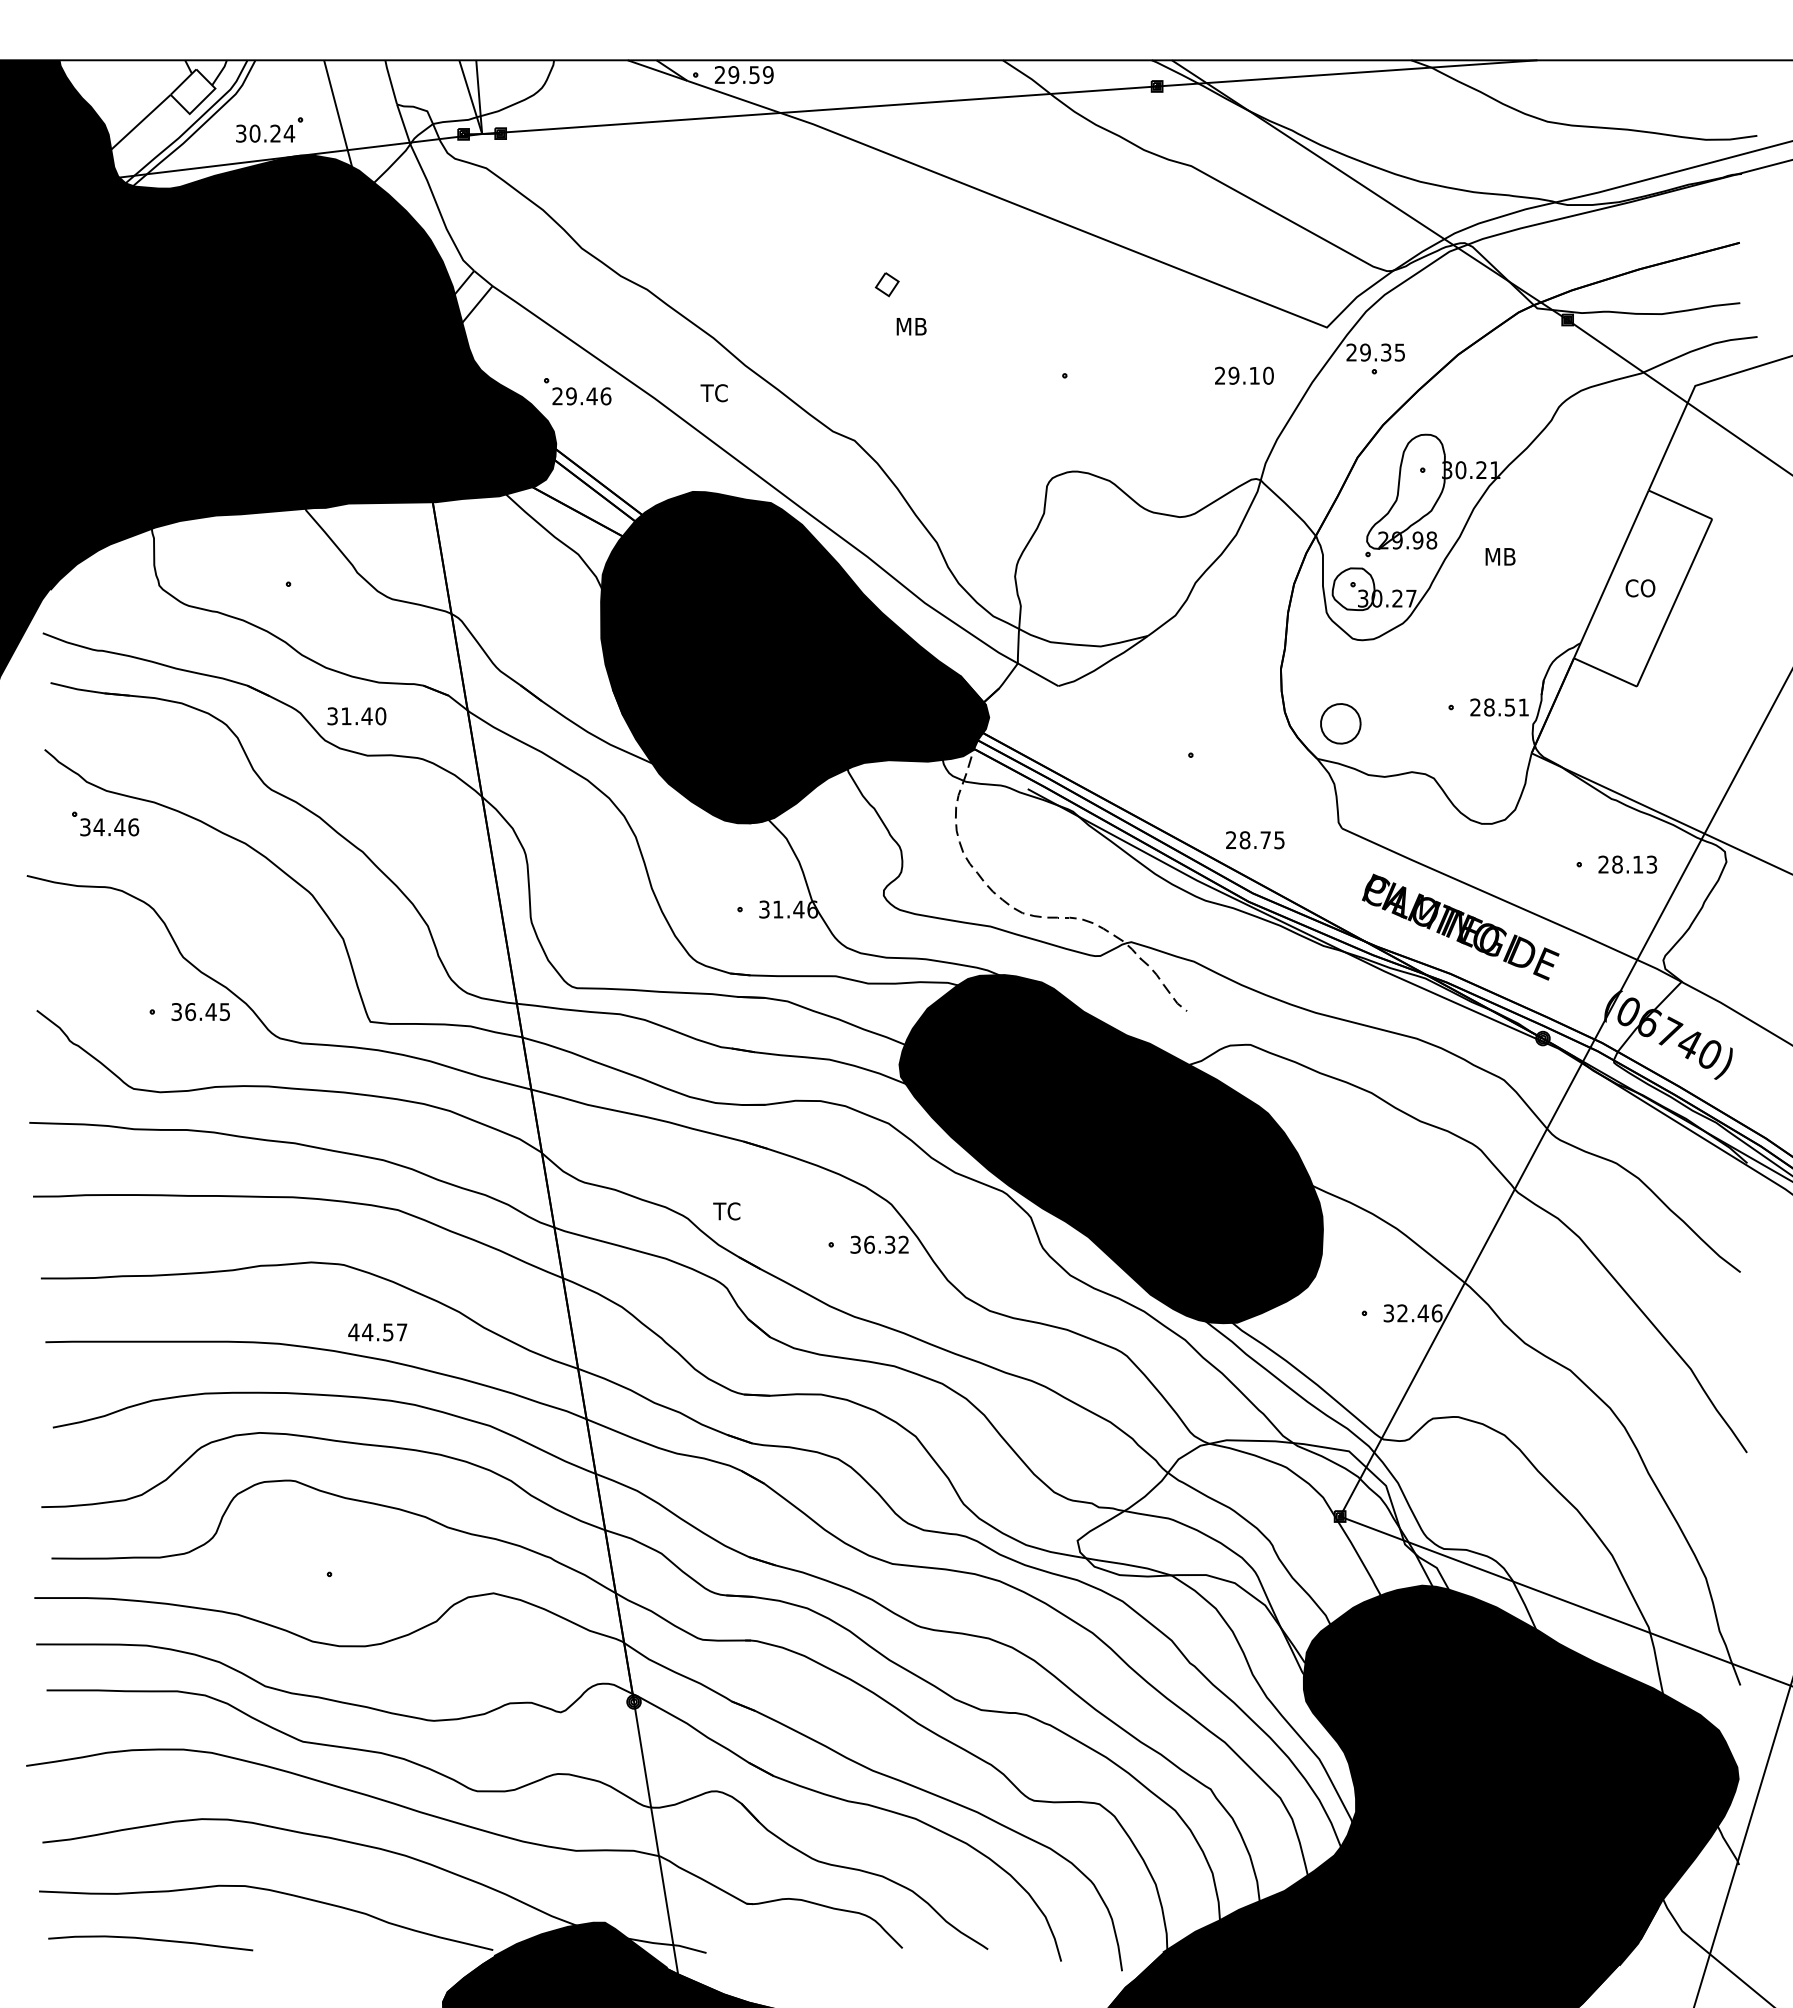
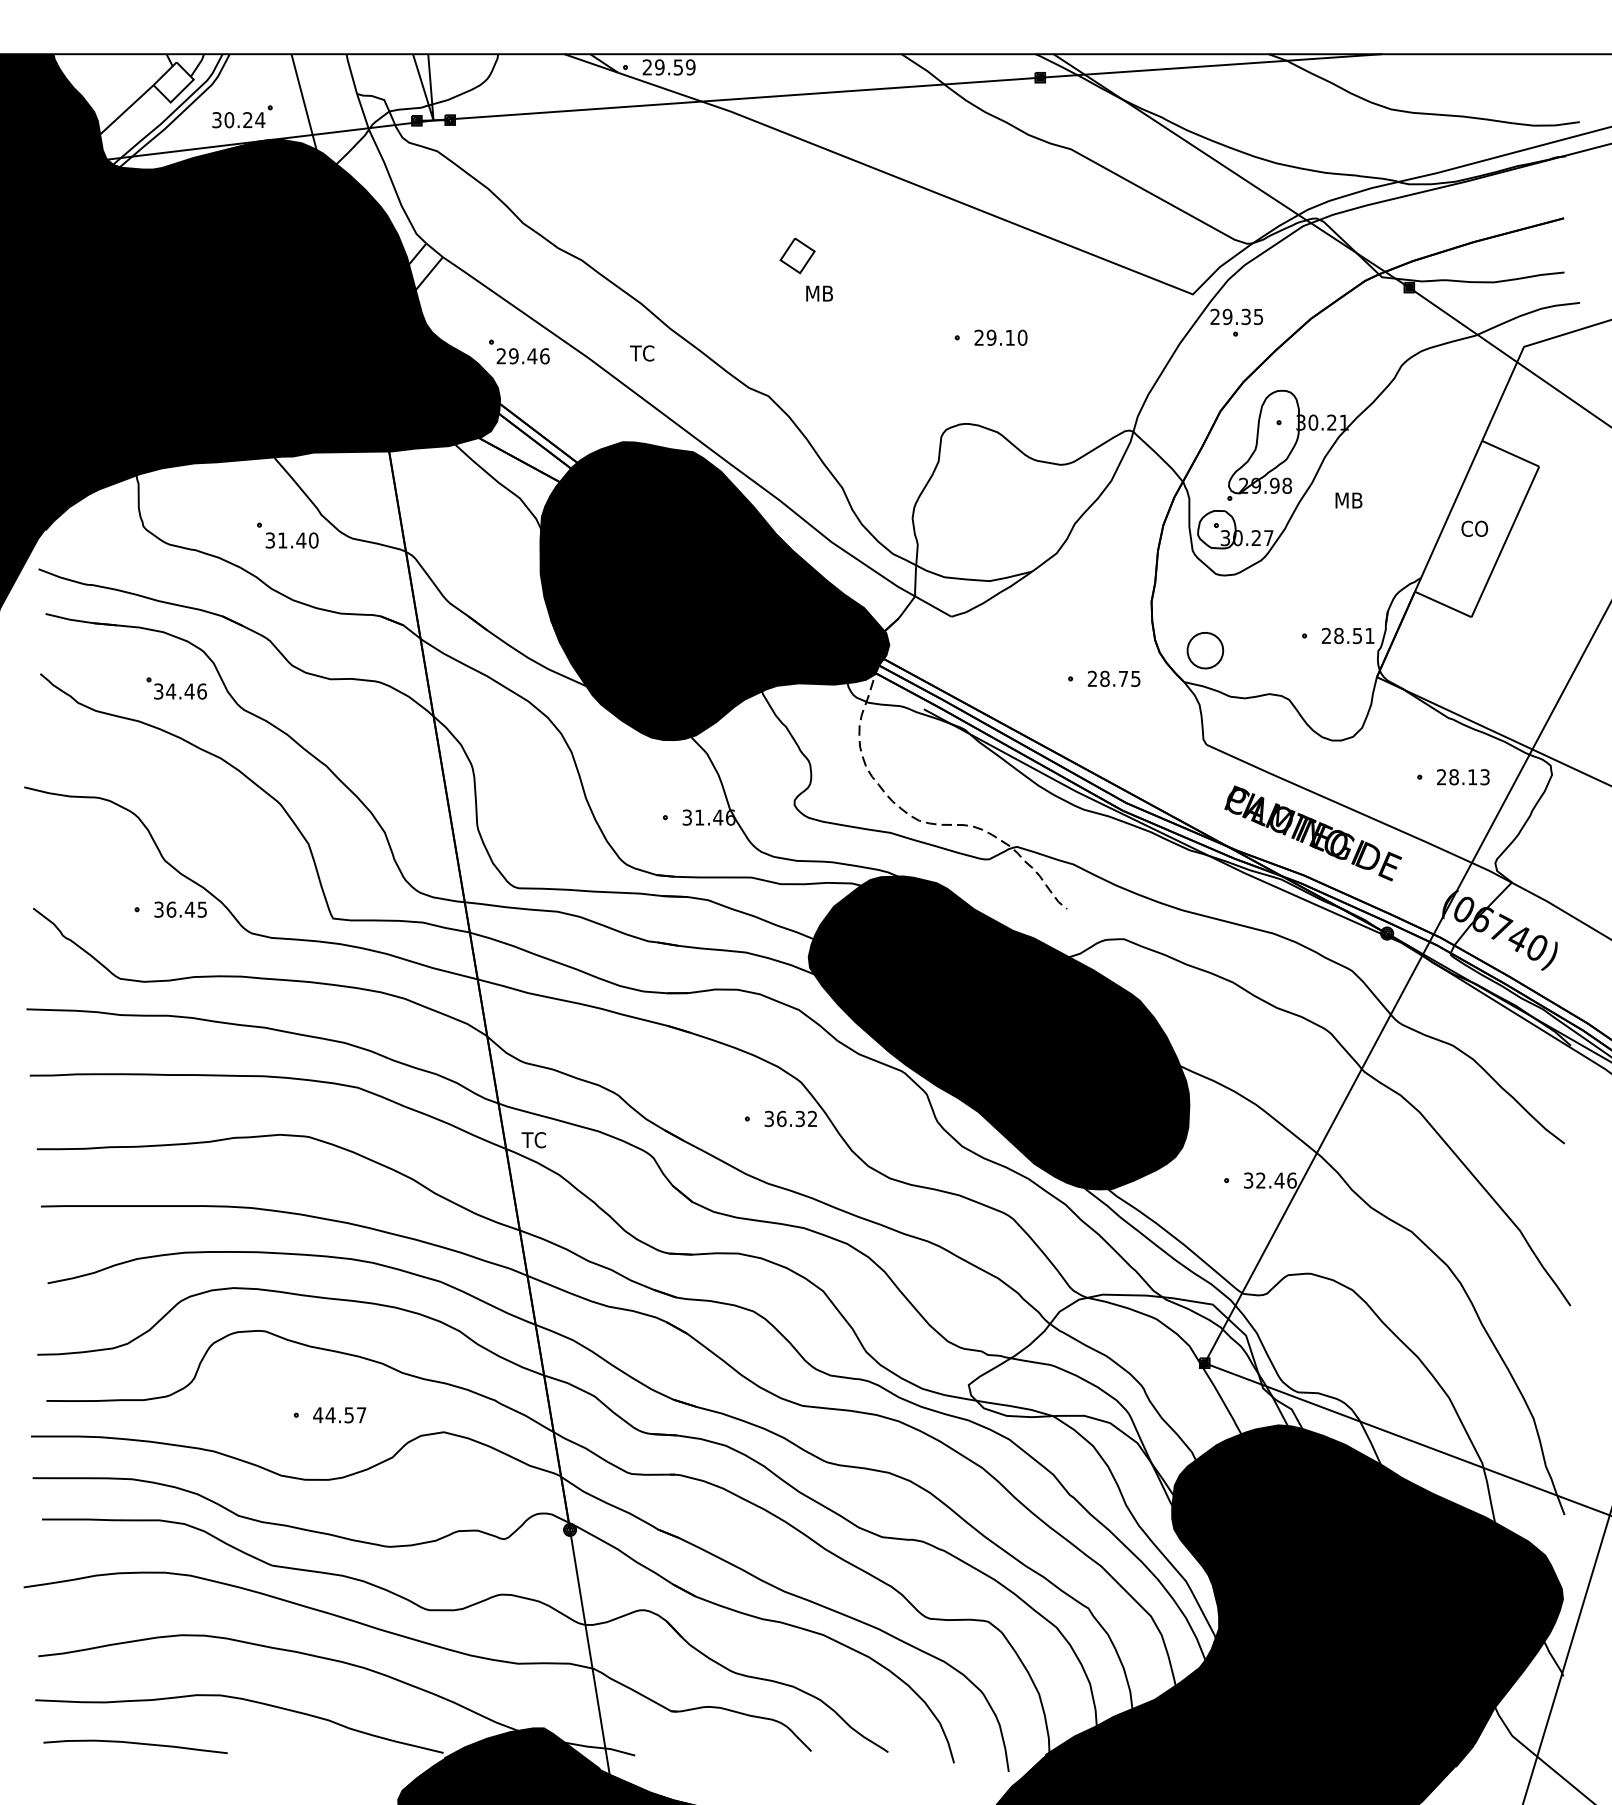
part: (887, 284) -> (797, 255), size x1.67
text: (1244, 375) -> (1001, 337), moved
text: (356, 716) -> (291, 540), moved
part: (105, 823) -> (176, 688), moved
text: (1255, 840) -> (1114, 679), moved
text: (726, 1211) -> (533, 1140), moved
text: (377, 1332) -> (339, 1415), moved

